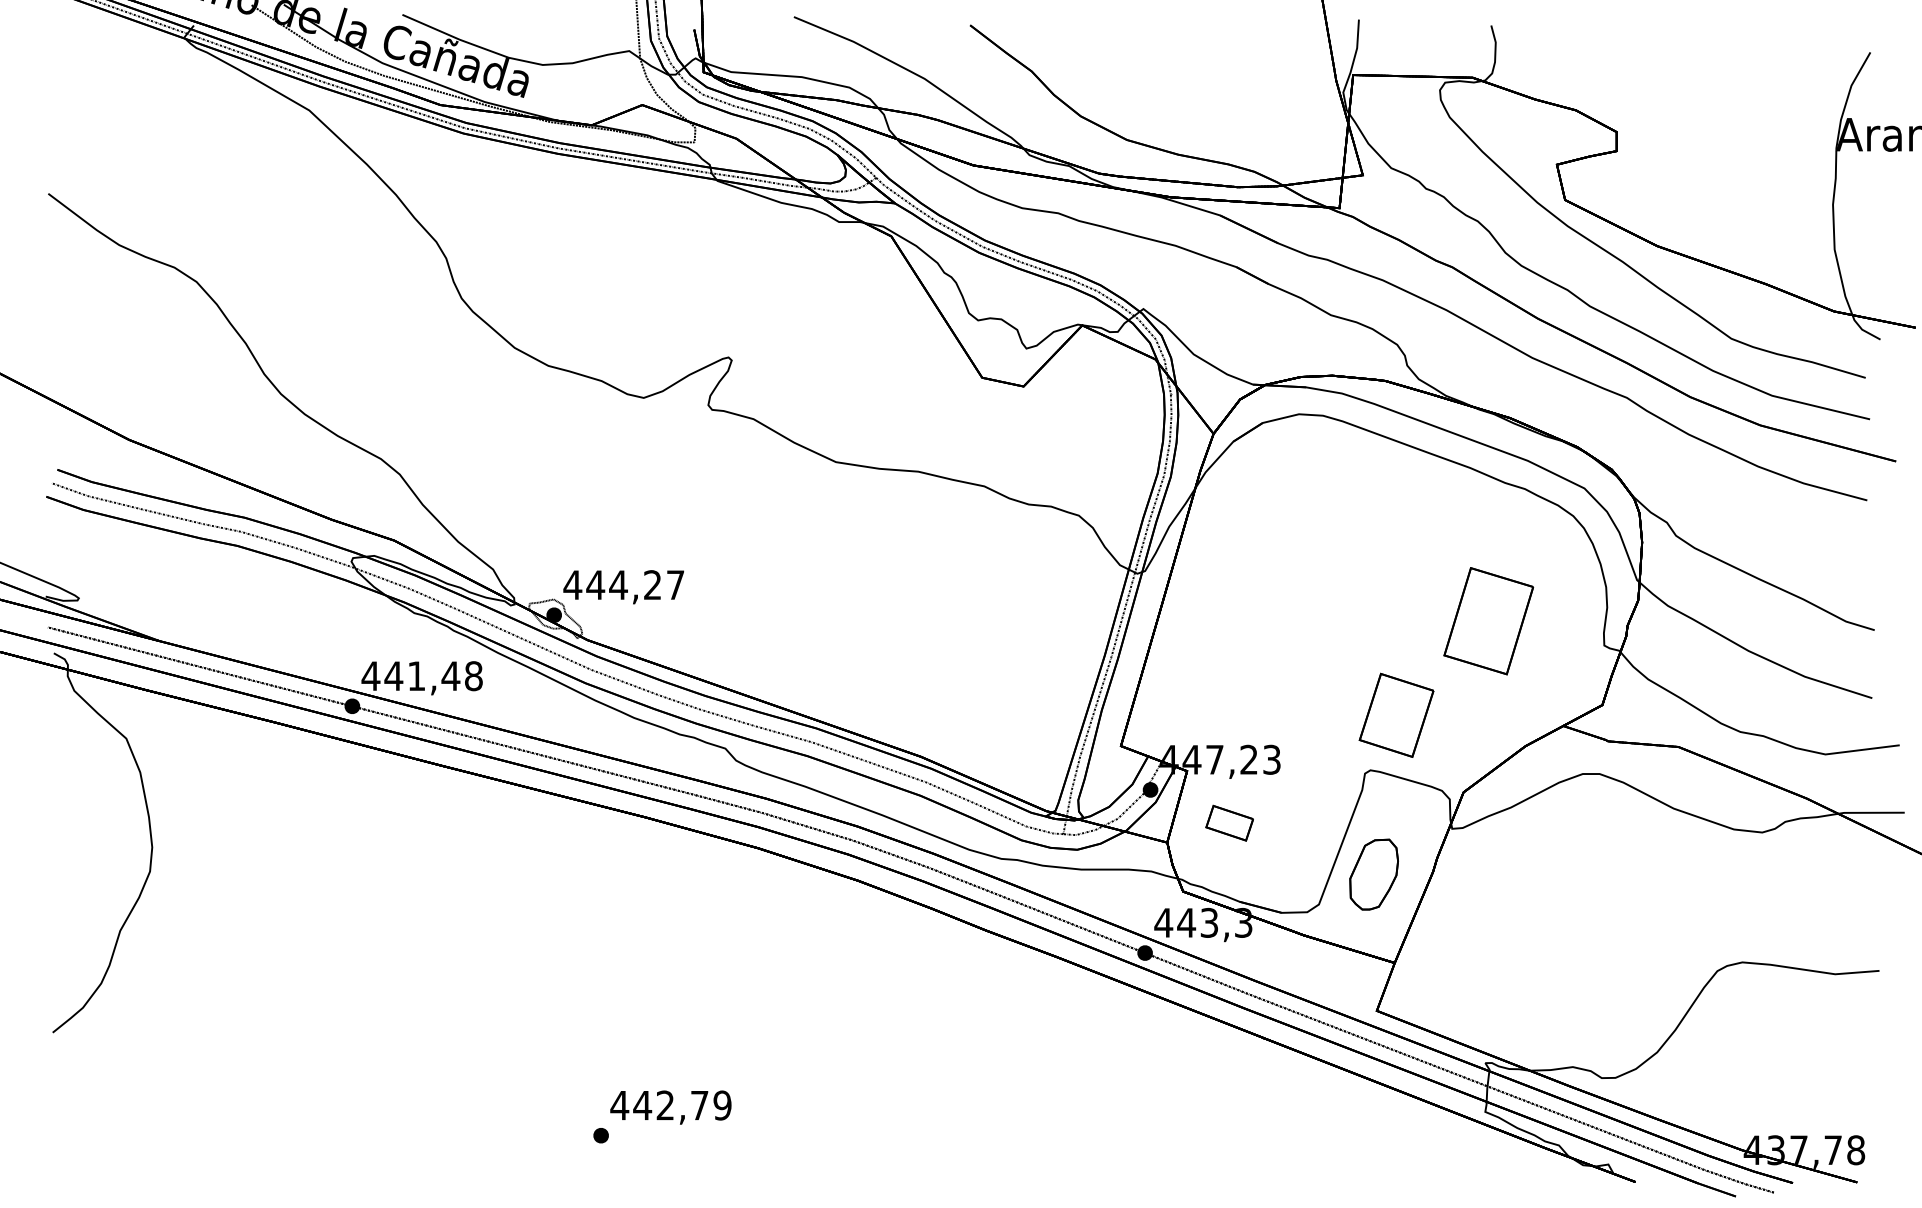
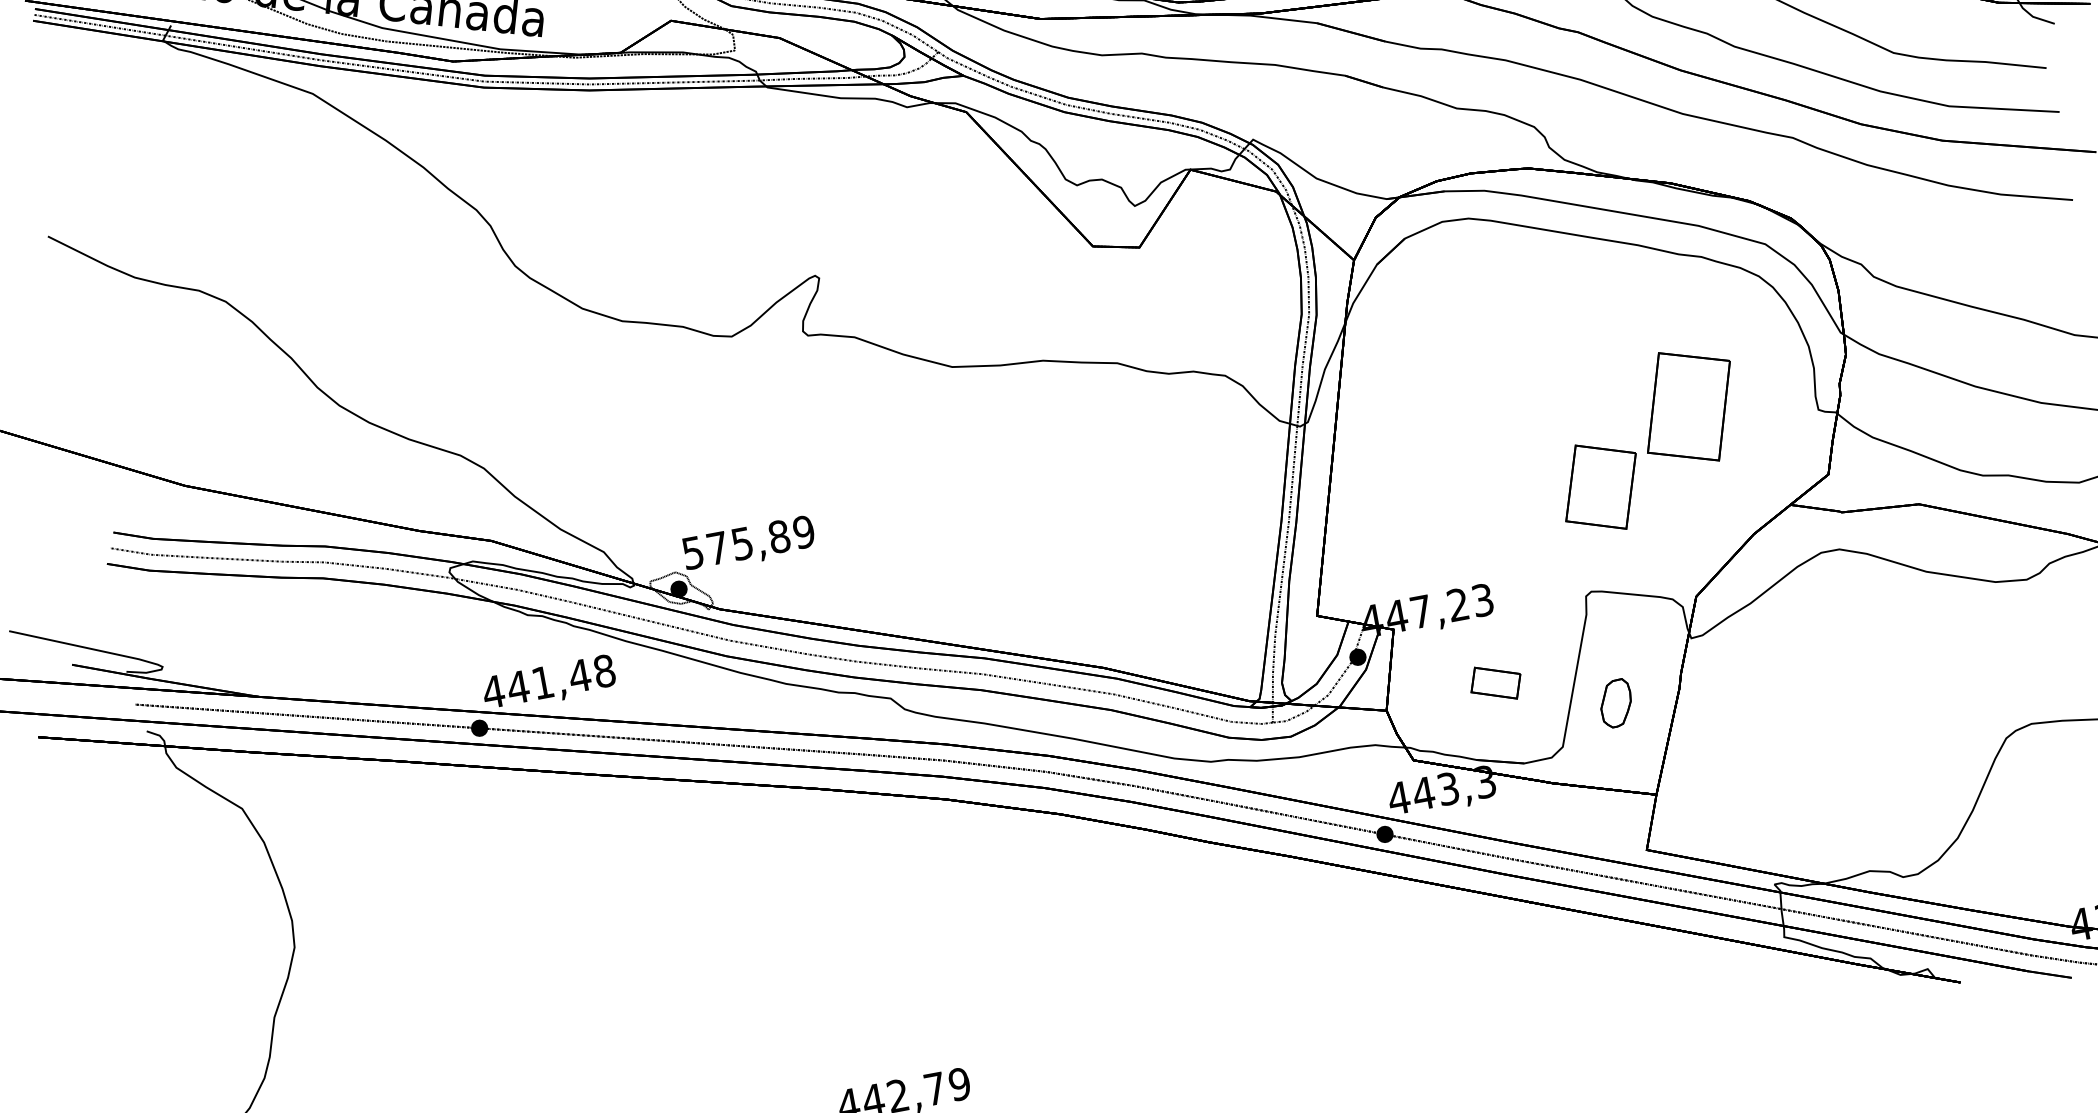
text: (623, 585) -> (747, 543), 444,27 -> 575,89
part: (1396, 714) -> (1600, 486), moved
part: (1229, 822) -> (1495, 682), moved
part: (1373, 874) -> (1615, 703), size x0.6

